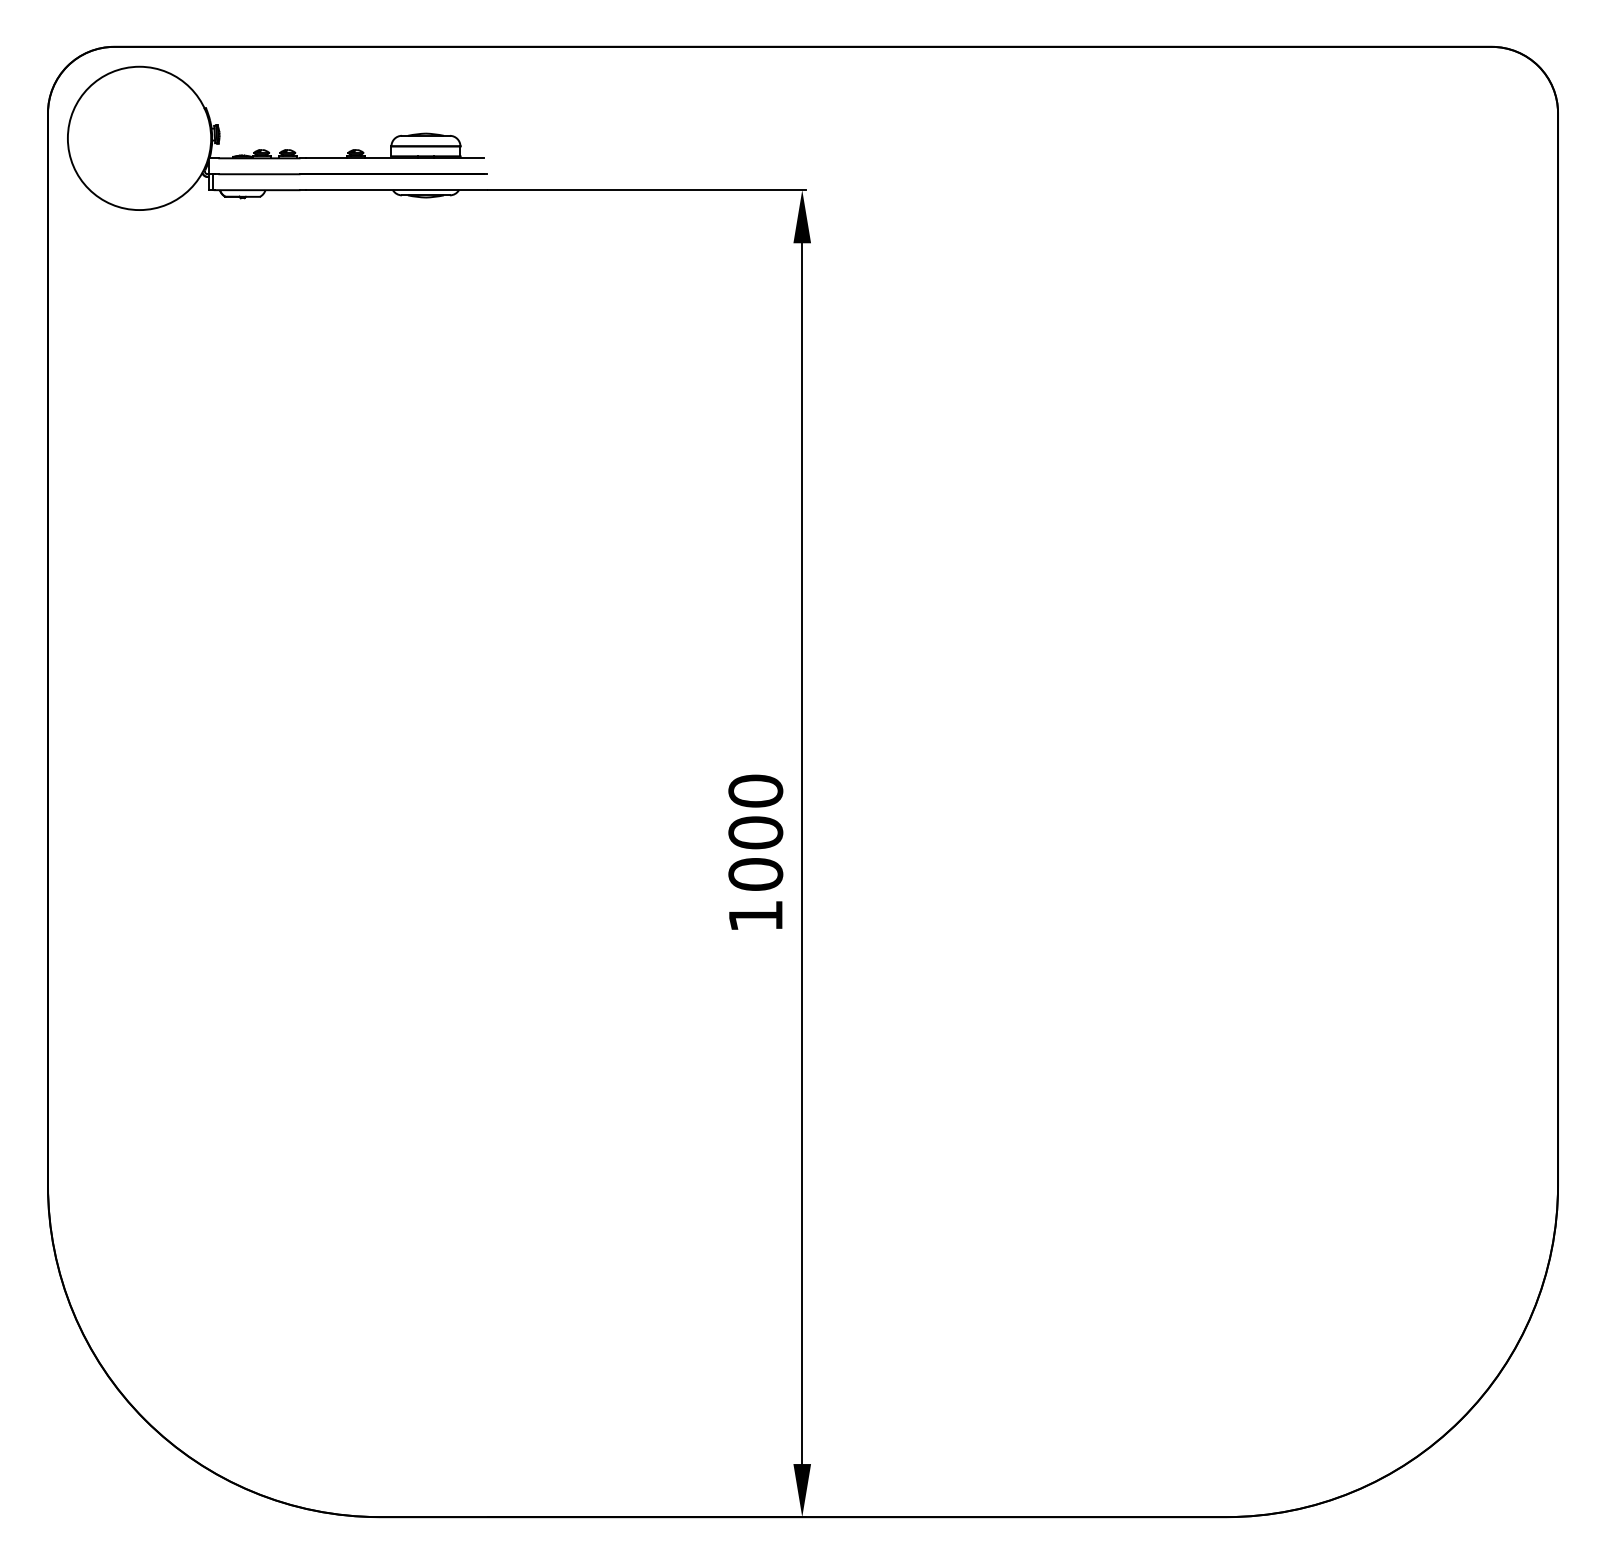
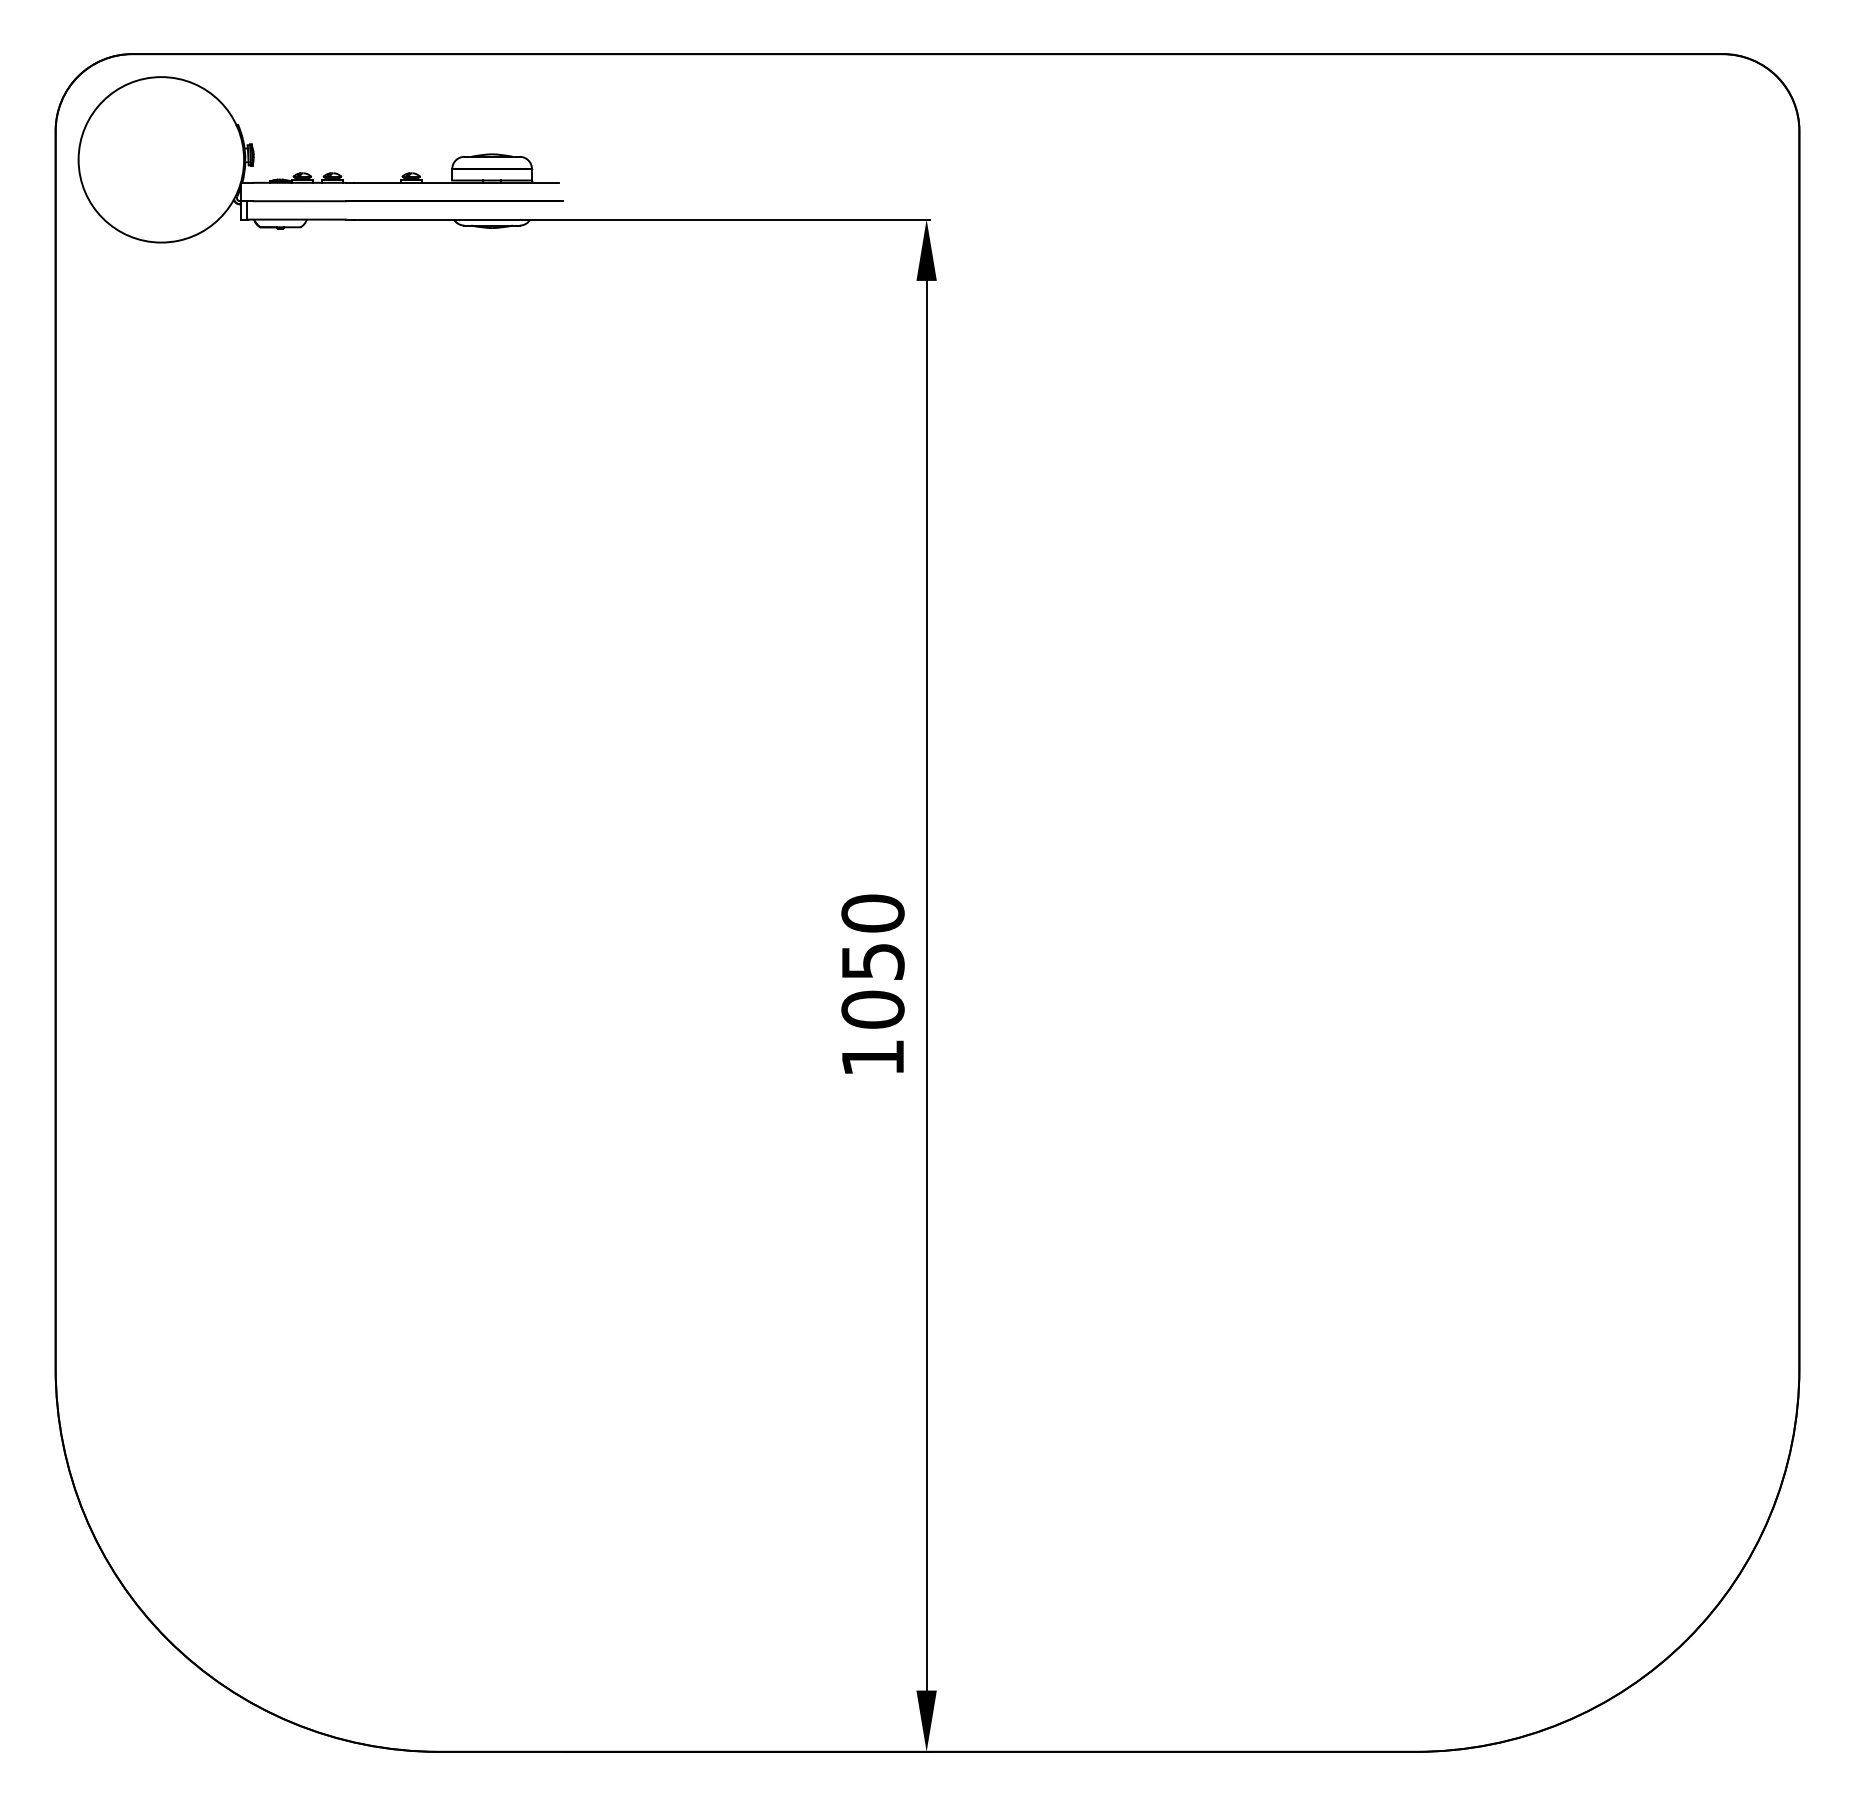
text: (755, 832) -> (872, 961), 1000 -> 1050

